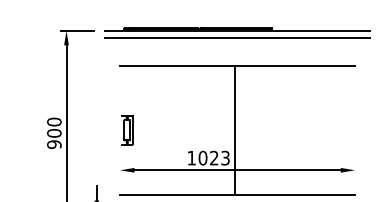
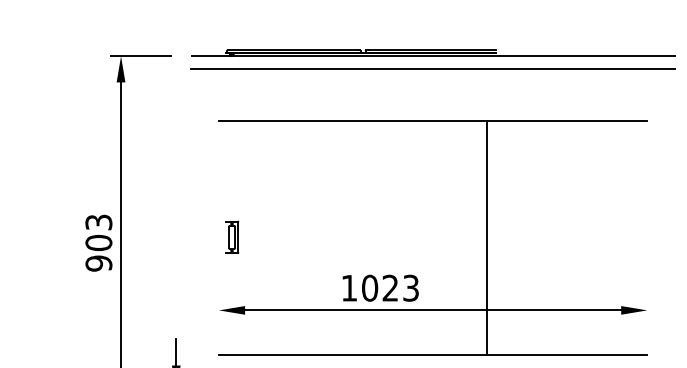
text: (54, 121) -> (99, 221), 900 -> 903
part: (127, 130) -> (232, 237), size x0.6
line: (235, 130) -> (487, 237), moved

